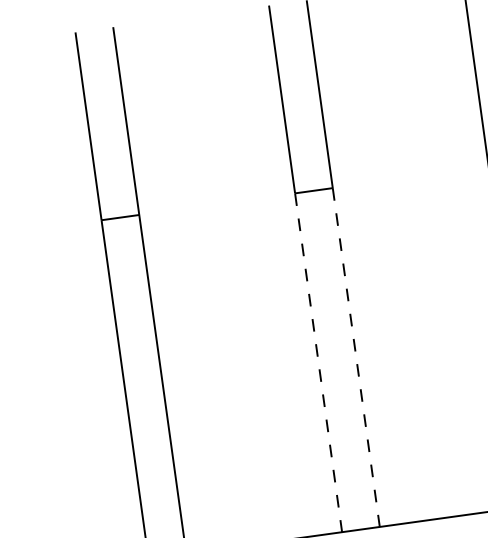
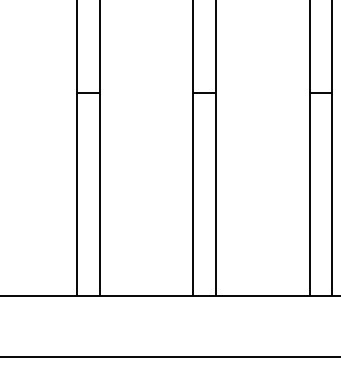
line: (357, 357) -> (216, 194), dashed -> solid
line: (318, 362) -> (193, 194), dashed -> solid

